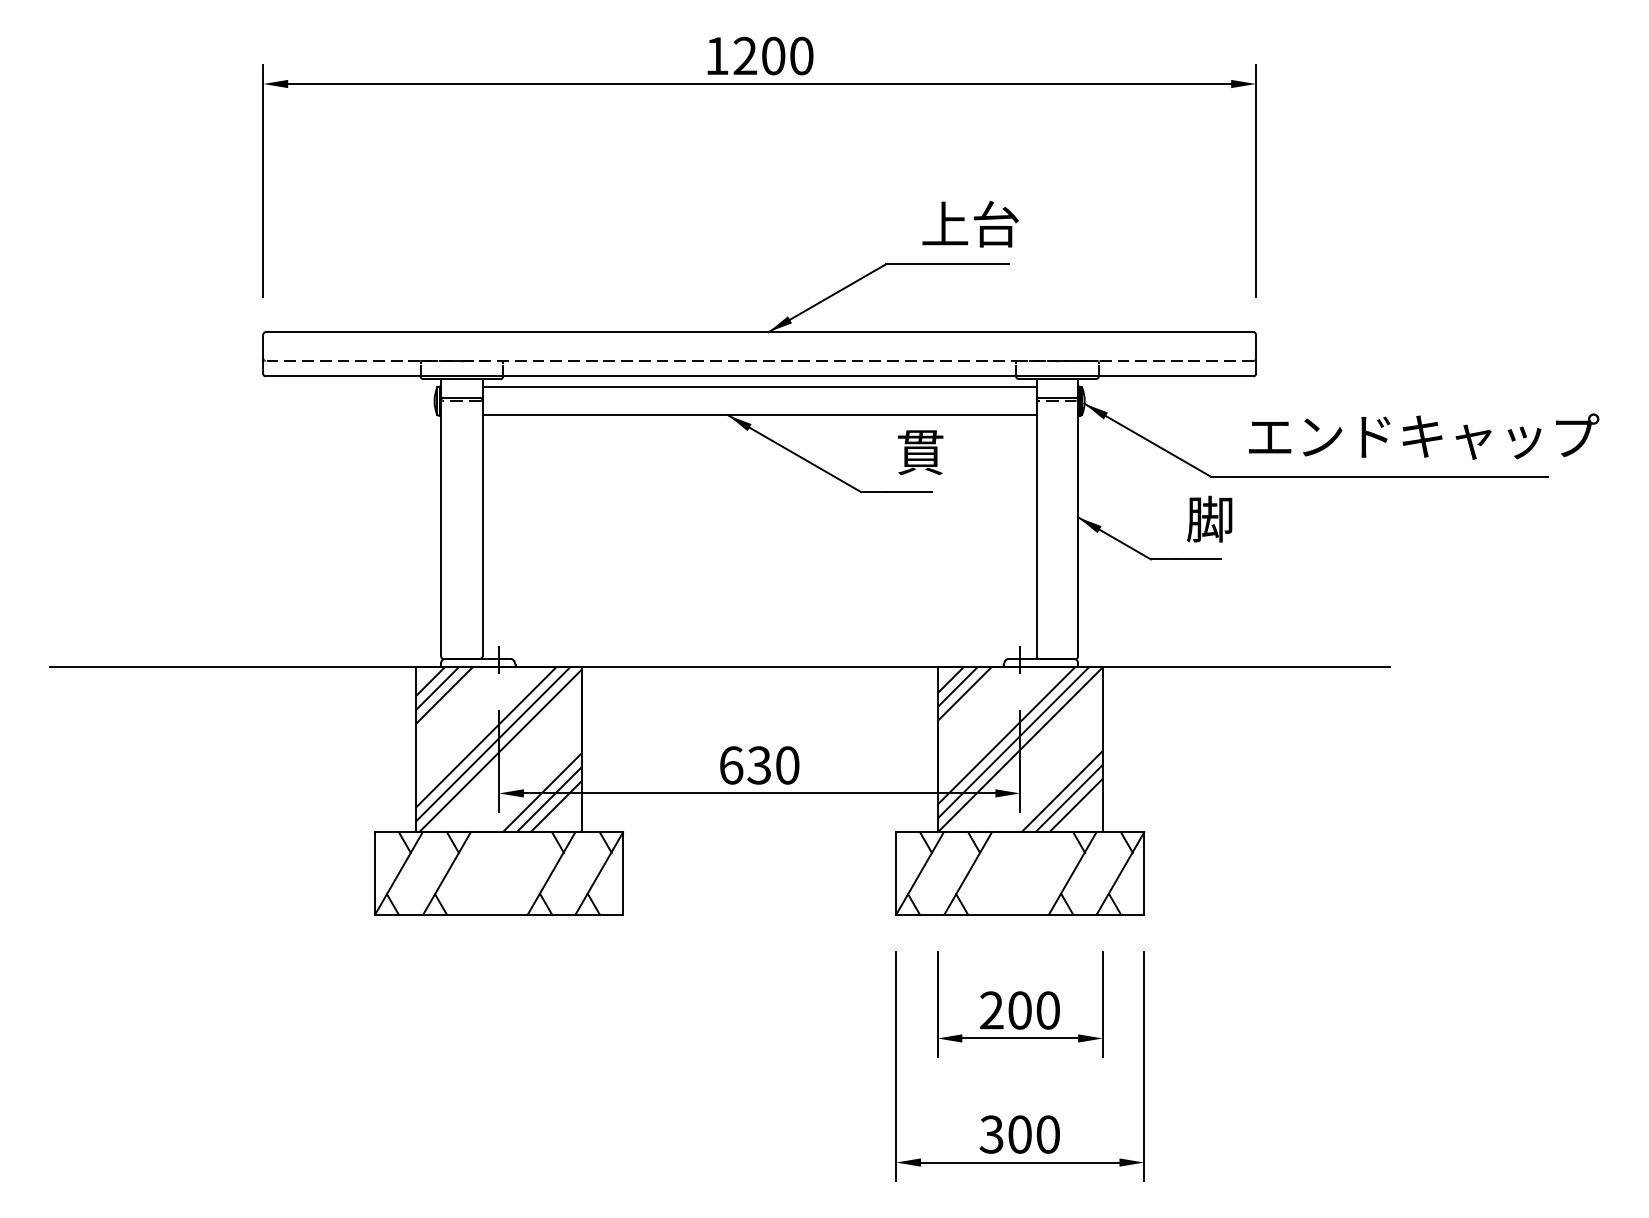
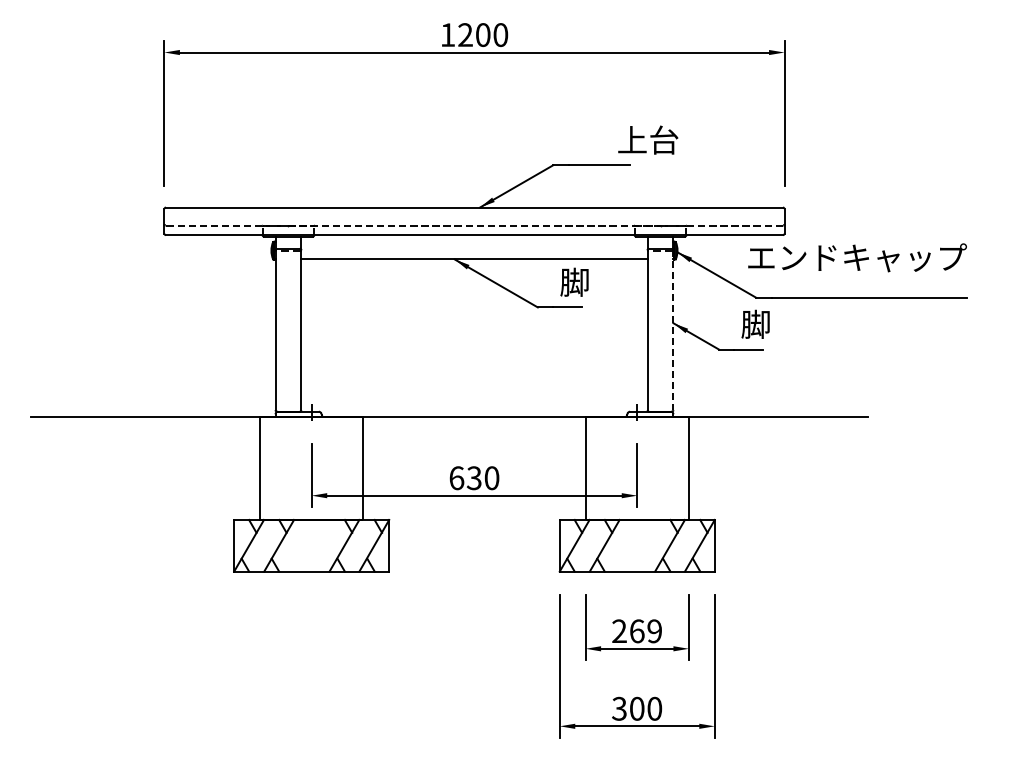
text: (970, 223) -> (648, 139), moved
line: (759, 386) -> (474, 241), removed
text: (1423, 436) -> (857, 257), moved
text: (919, 450) -> (574, 281), 貫 -> 脚
line: (1078, 528) -> (673, 330), solid -> dashed
hatch: (498, 748) -> (311, 467), removed
hatch: (1018, 748) -> (636, 467), removed
text: (1034, 1010) -> (646, 631), 200 -> 269

